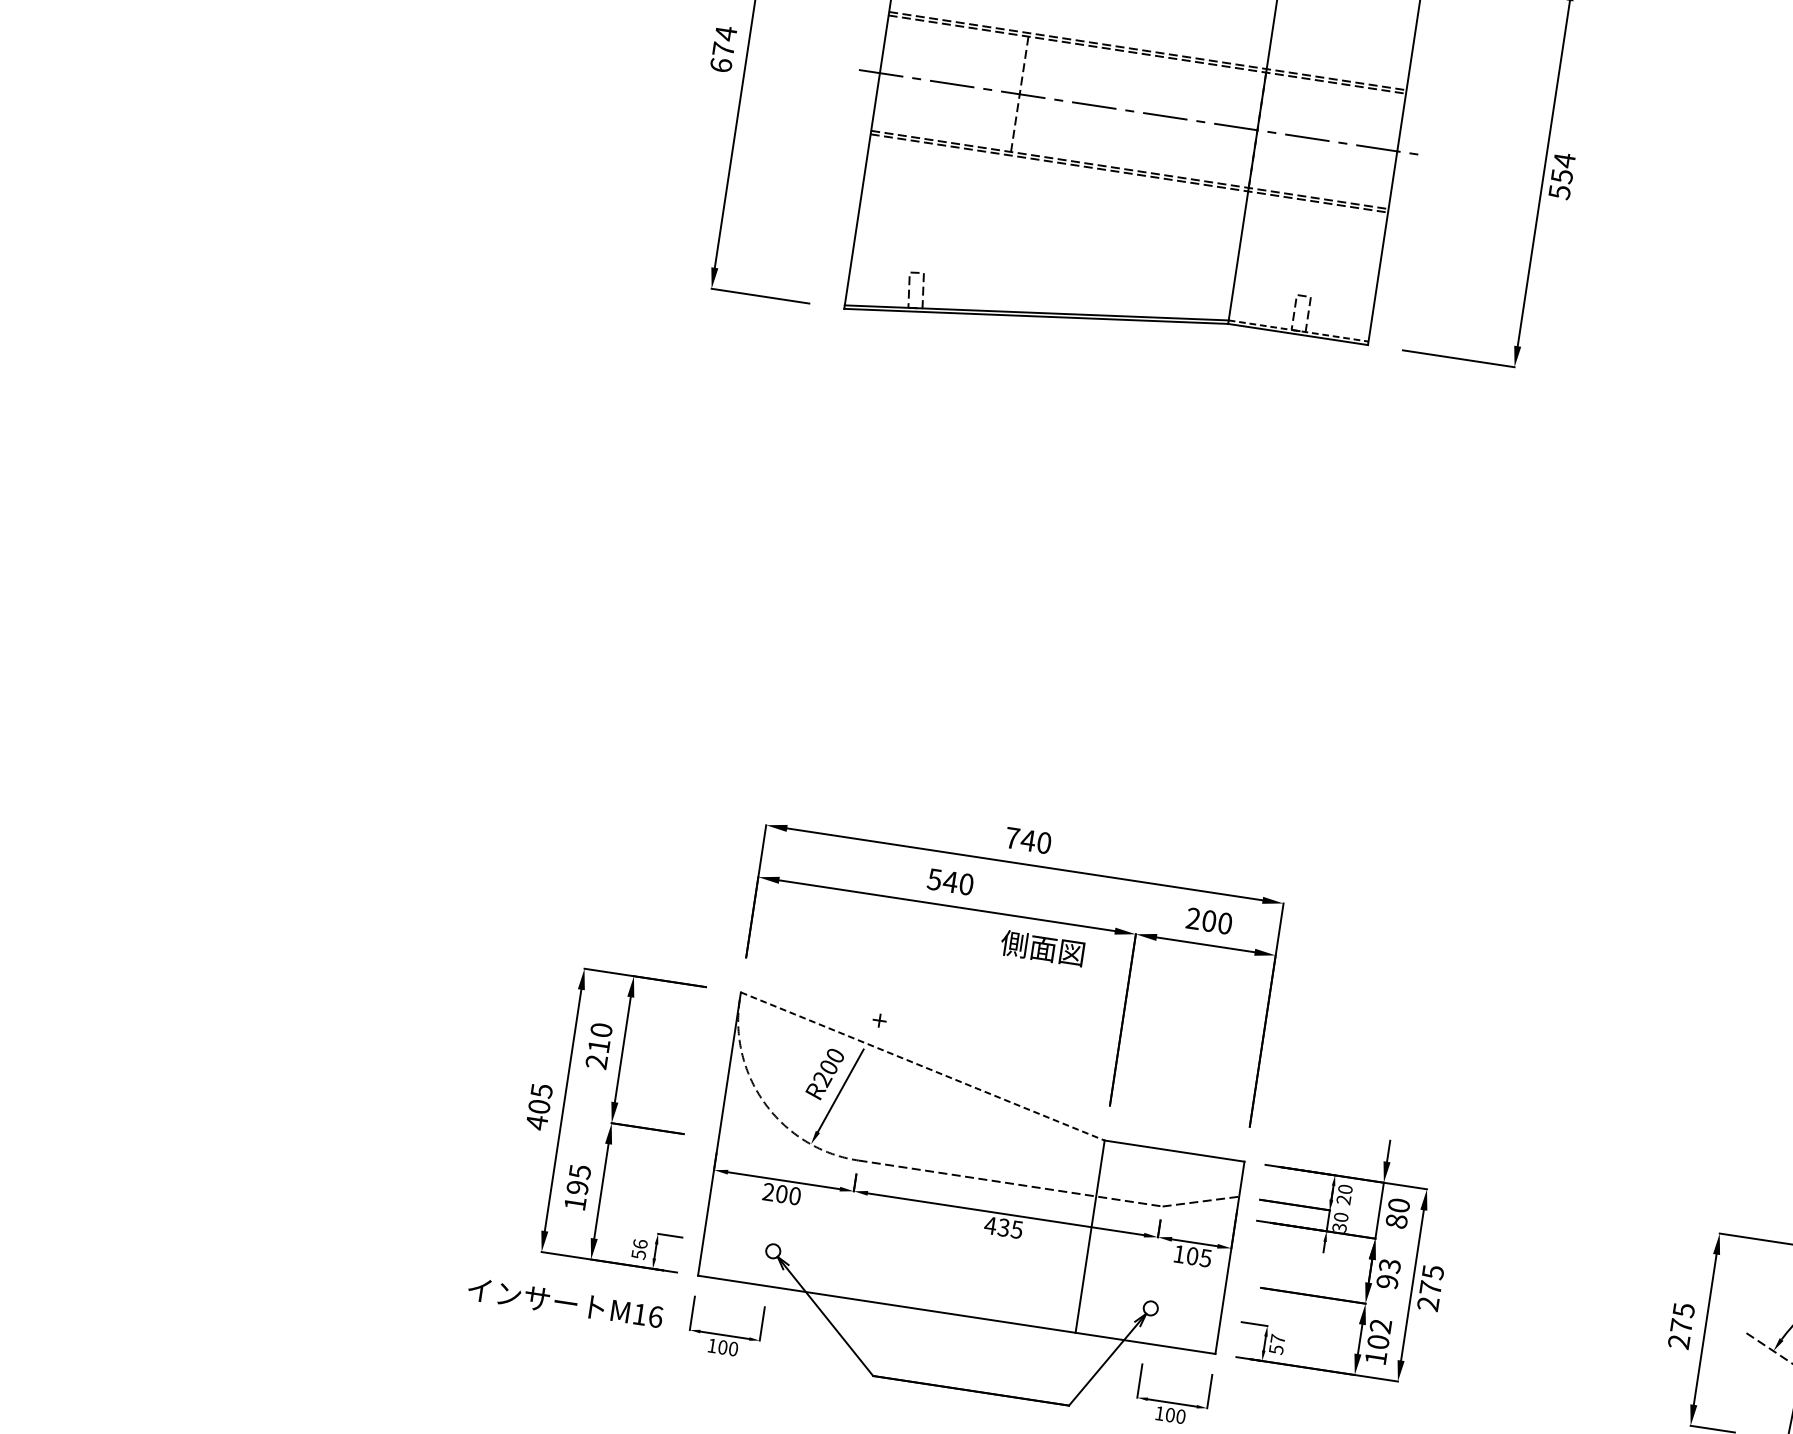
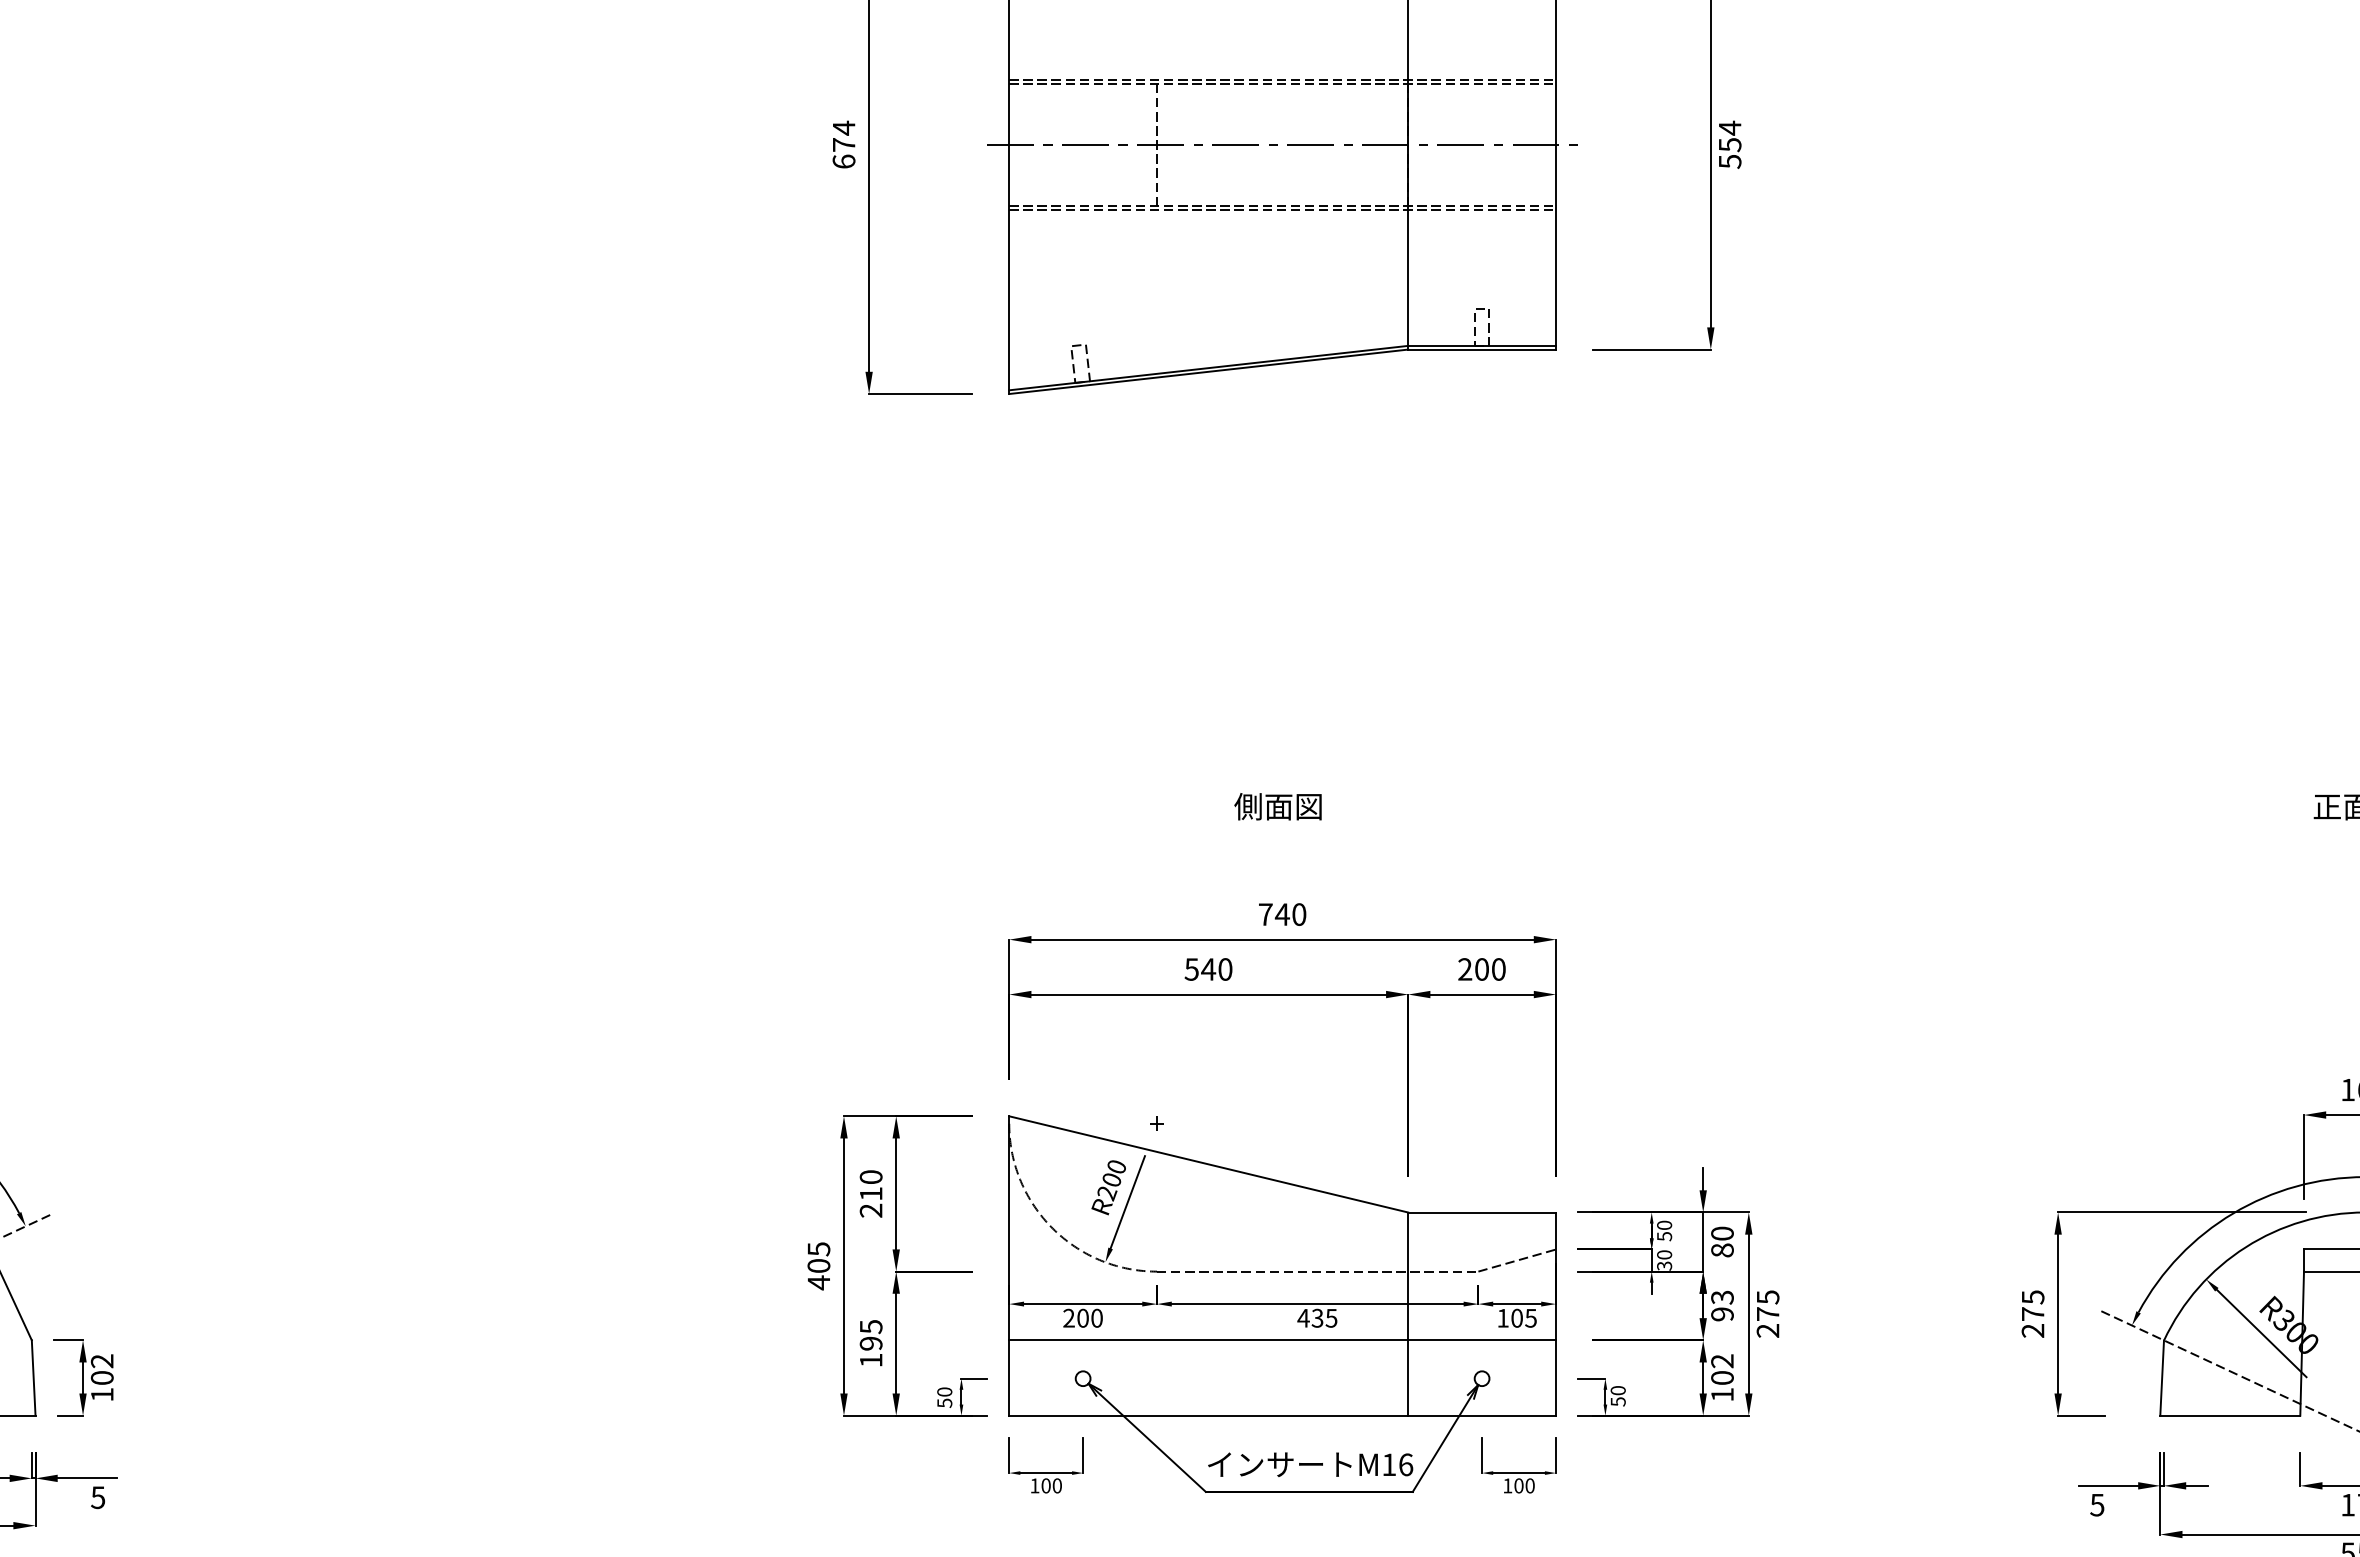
line: (1299, 330) -> (1482, 345), dashed -> solid
text: (1042, 948) -> (1277, 806), moved
line: (923, 1066) -> (1209, 1164), dashed -> solid
text: (1343, 1199) -> (1664, 1236), 20 -> 50
text: (640, 1243) -> (944, 1391), 56 -> 50
line: (967, 1243) -> (1282, 1340), added
text: (565, 1302) -> (1310, 1464), moved
text: (1277, 1338) -> (1617, 1390), 57 -> 50

